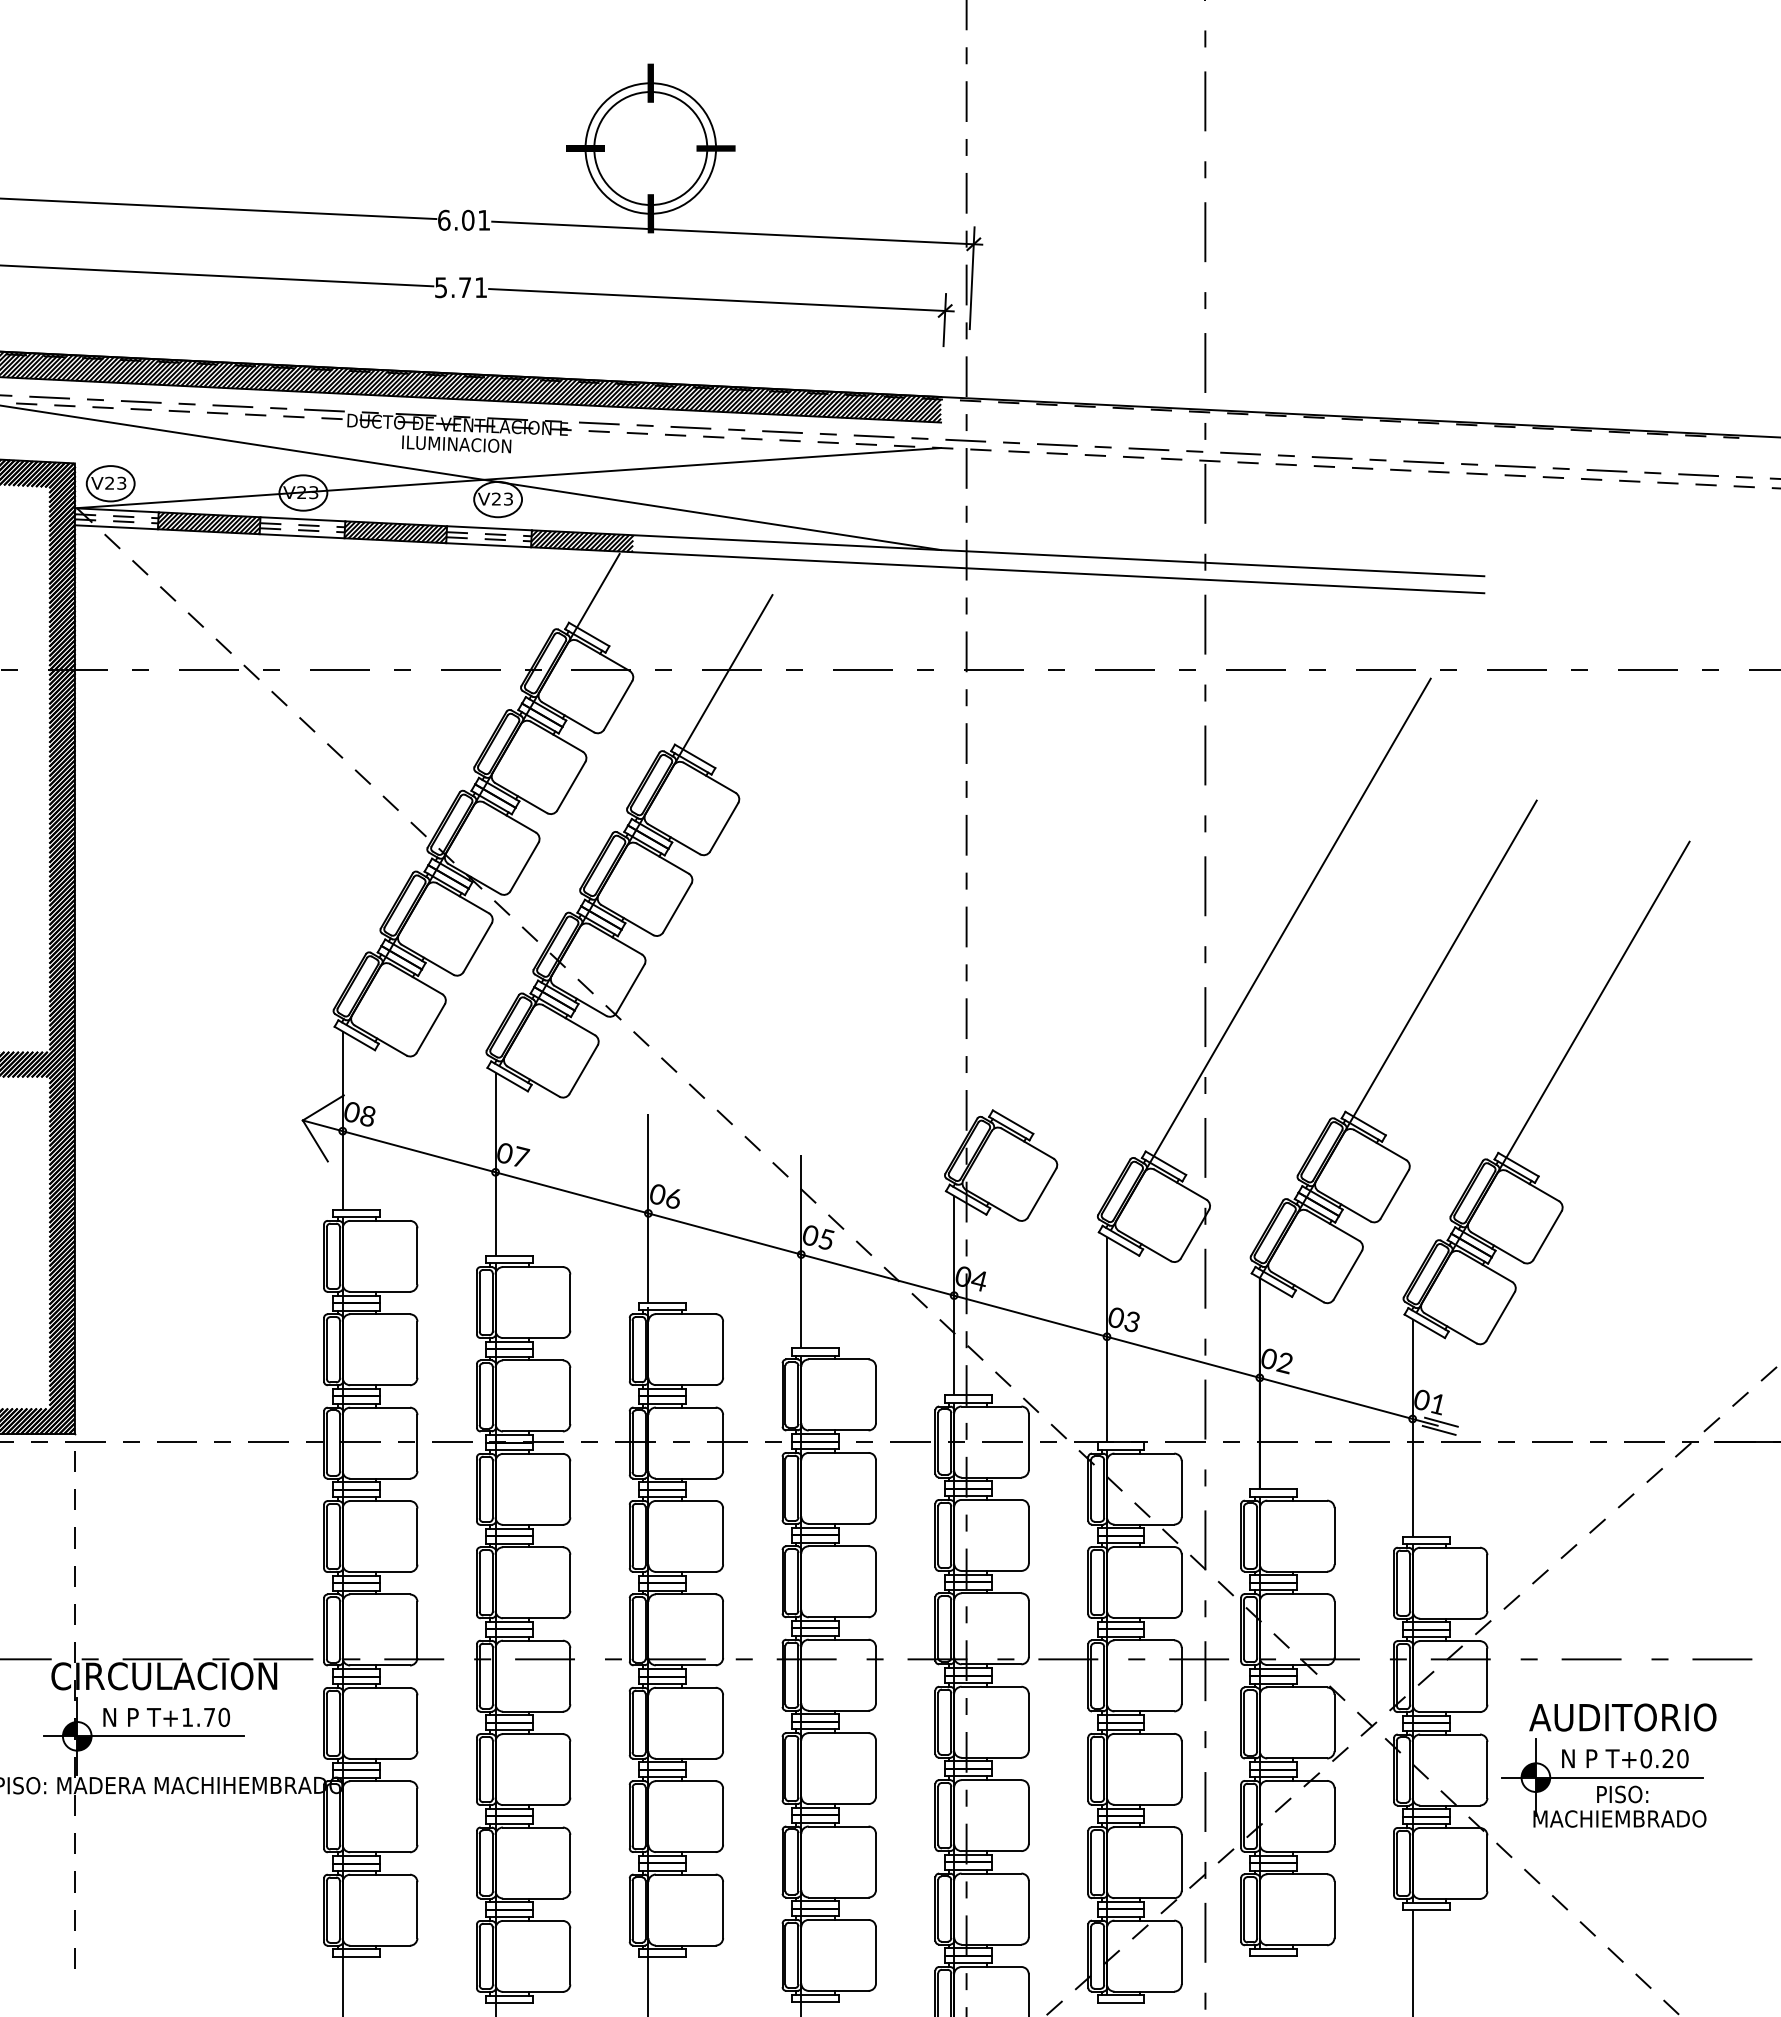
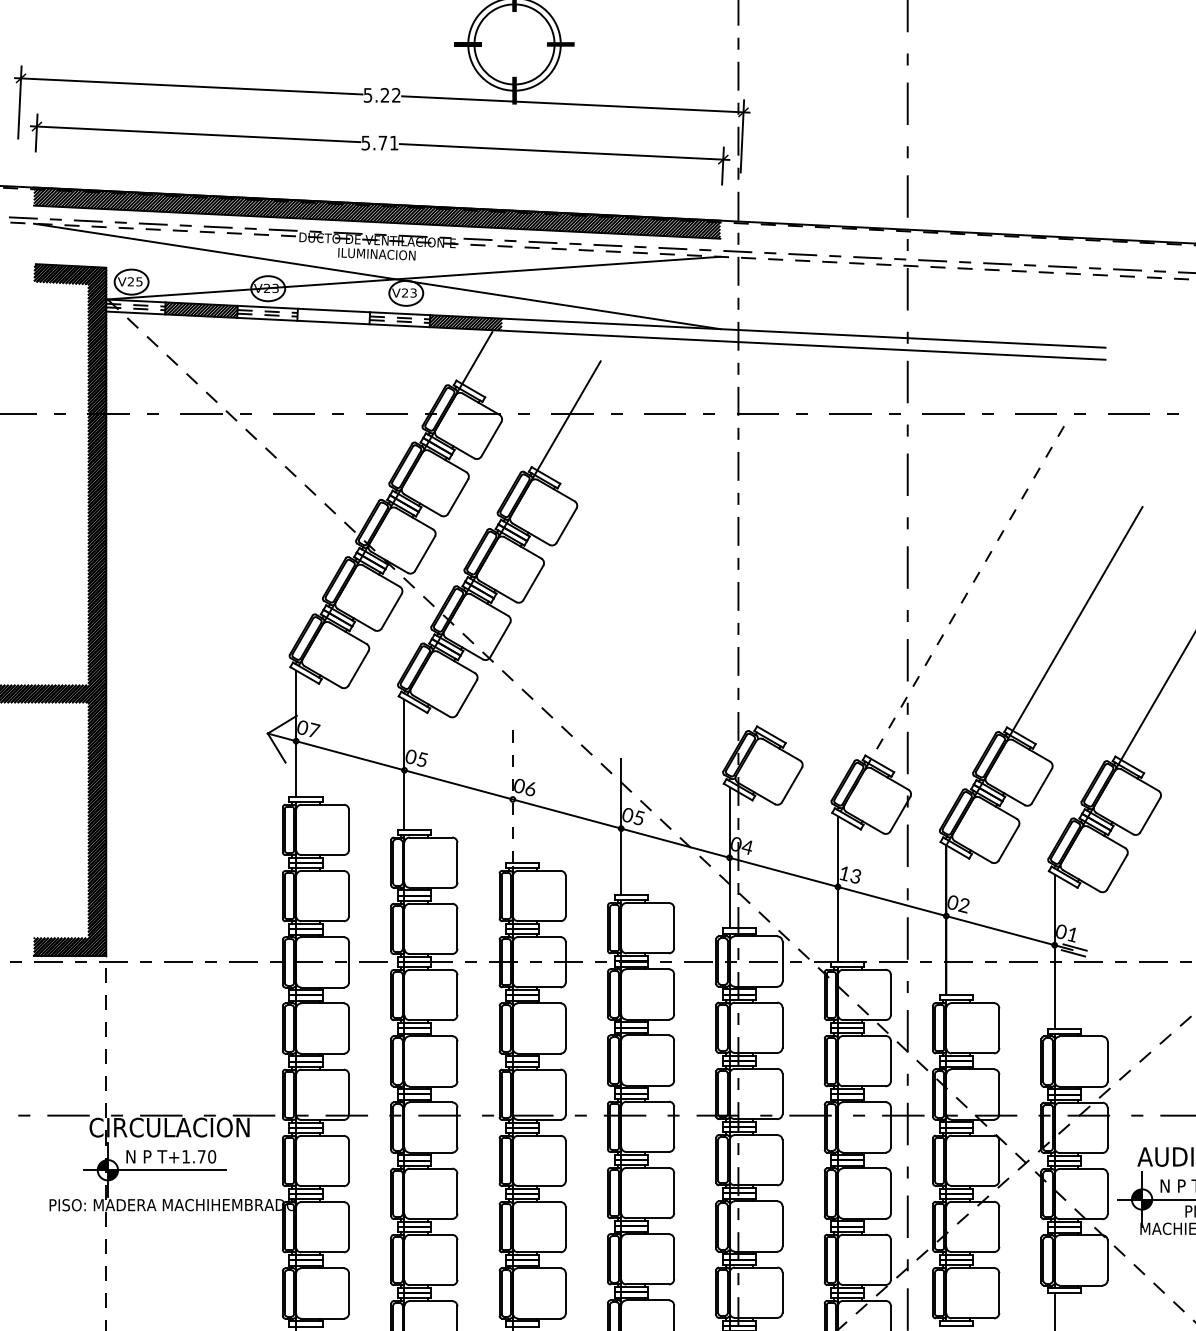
text: (463, 219) -> (381, 94), 6.01 -> 5.22
text: (121, 482) -> (139, 281), V23 -> V25
hatch: (395, 532) -> (333, 316), removed
line: (1271, 953) -> (954, 615), solid -> dashed
text: (368, 1115) -> (314, 730), 08 -> 07
text: (521, 1156) -> (422, 759), 07 -> 05
line: (648, 1208) -> (512, 795), solid -> dashed
text: (1115, 1318) -> (844, 873), 03 -> 13

